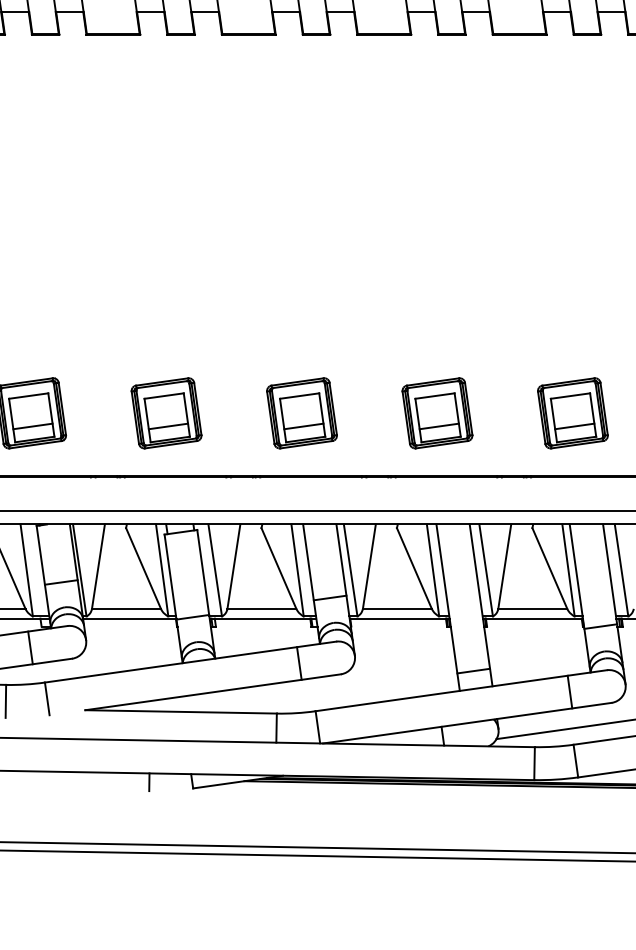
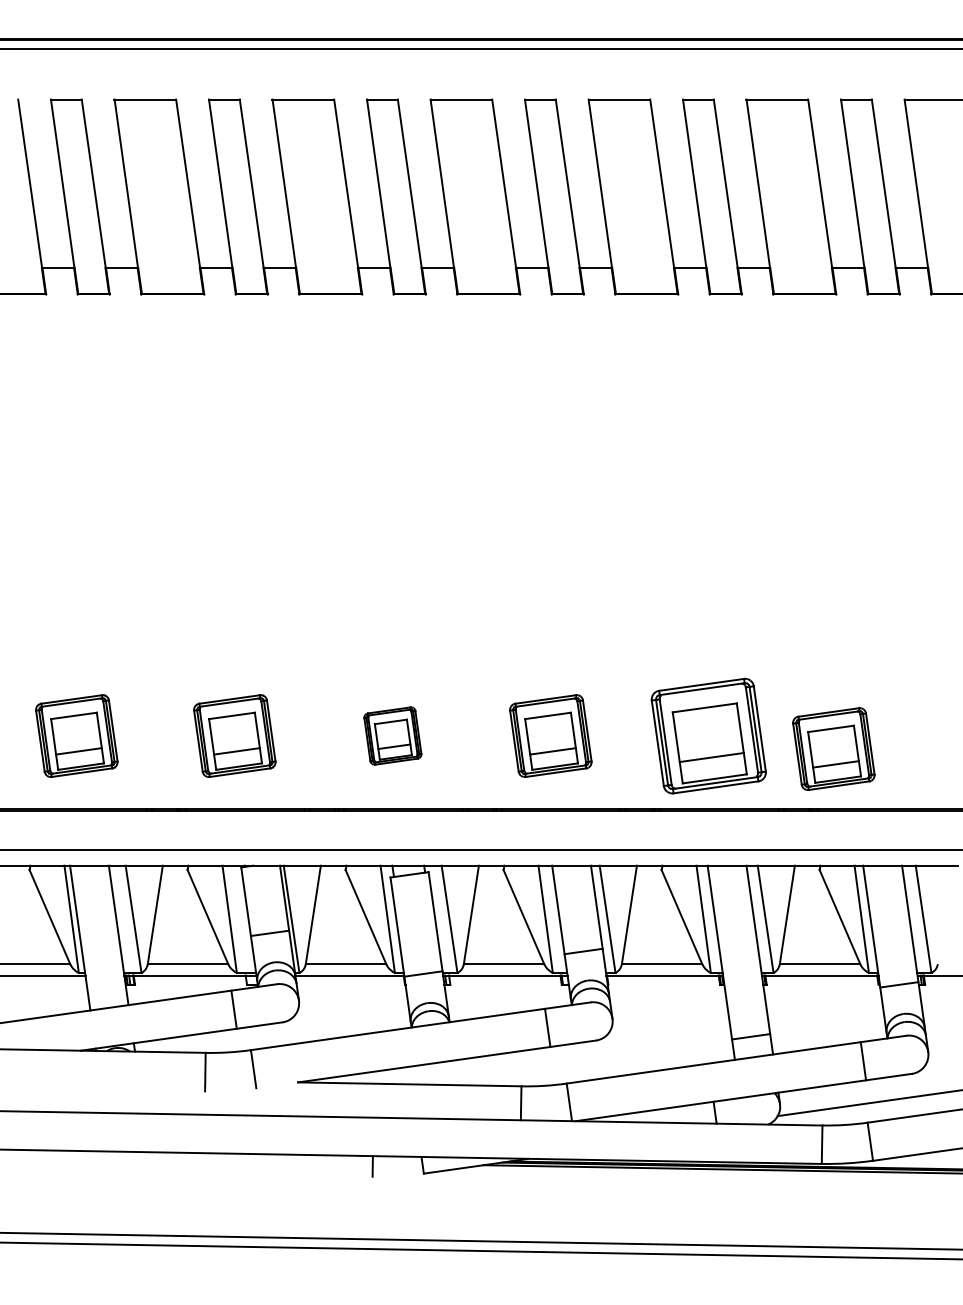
part: (166, 412) -> (392, 735), size x0.7
part: (437, 412) -> (708, 735), size x1.4
part: (572, 412) -> (833, 748), moved

